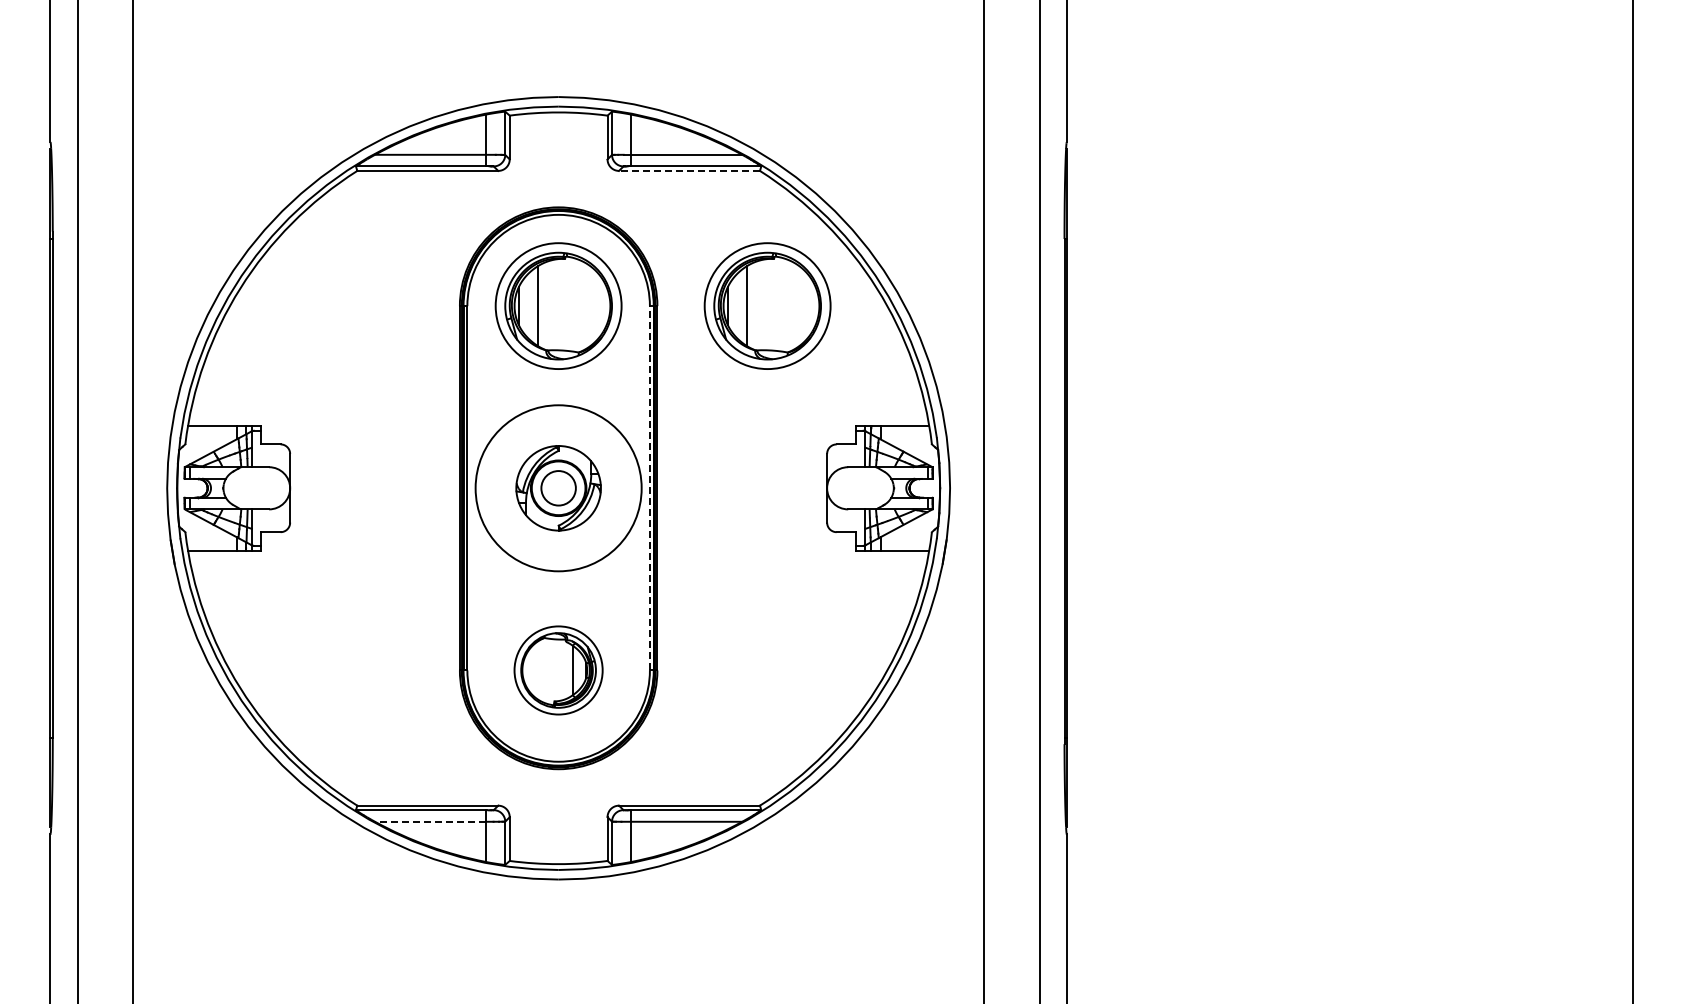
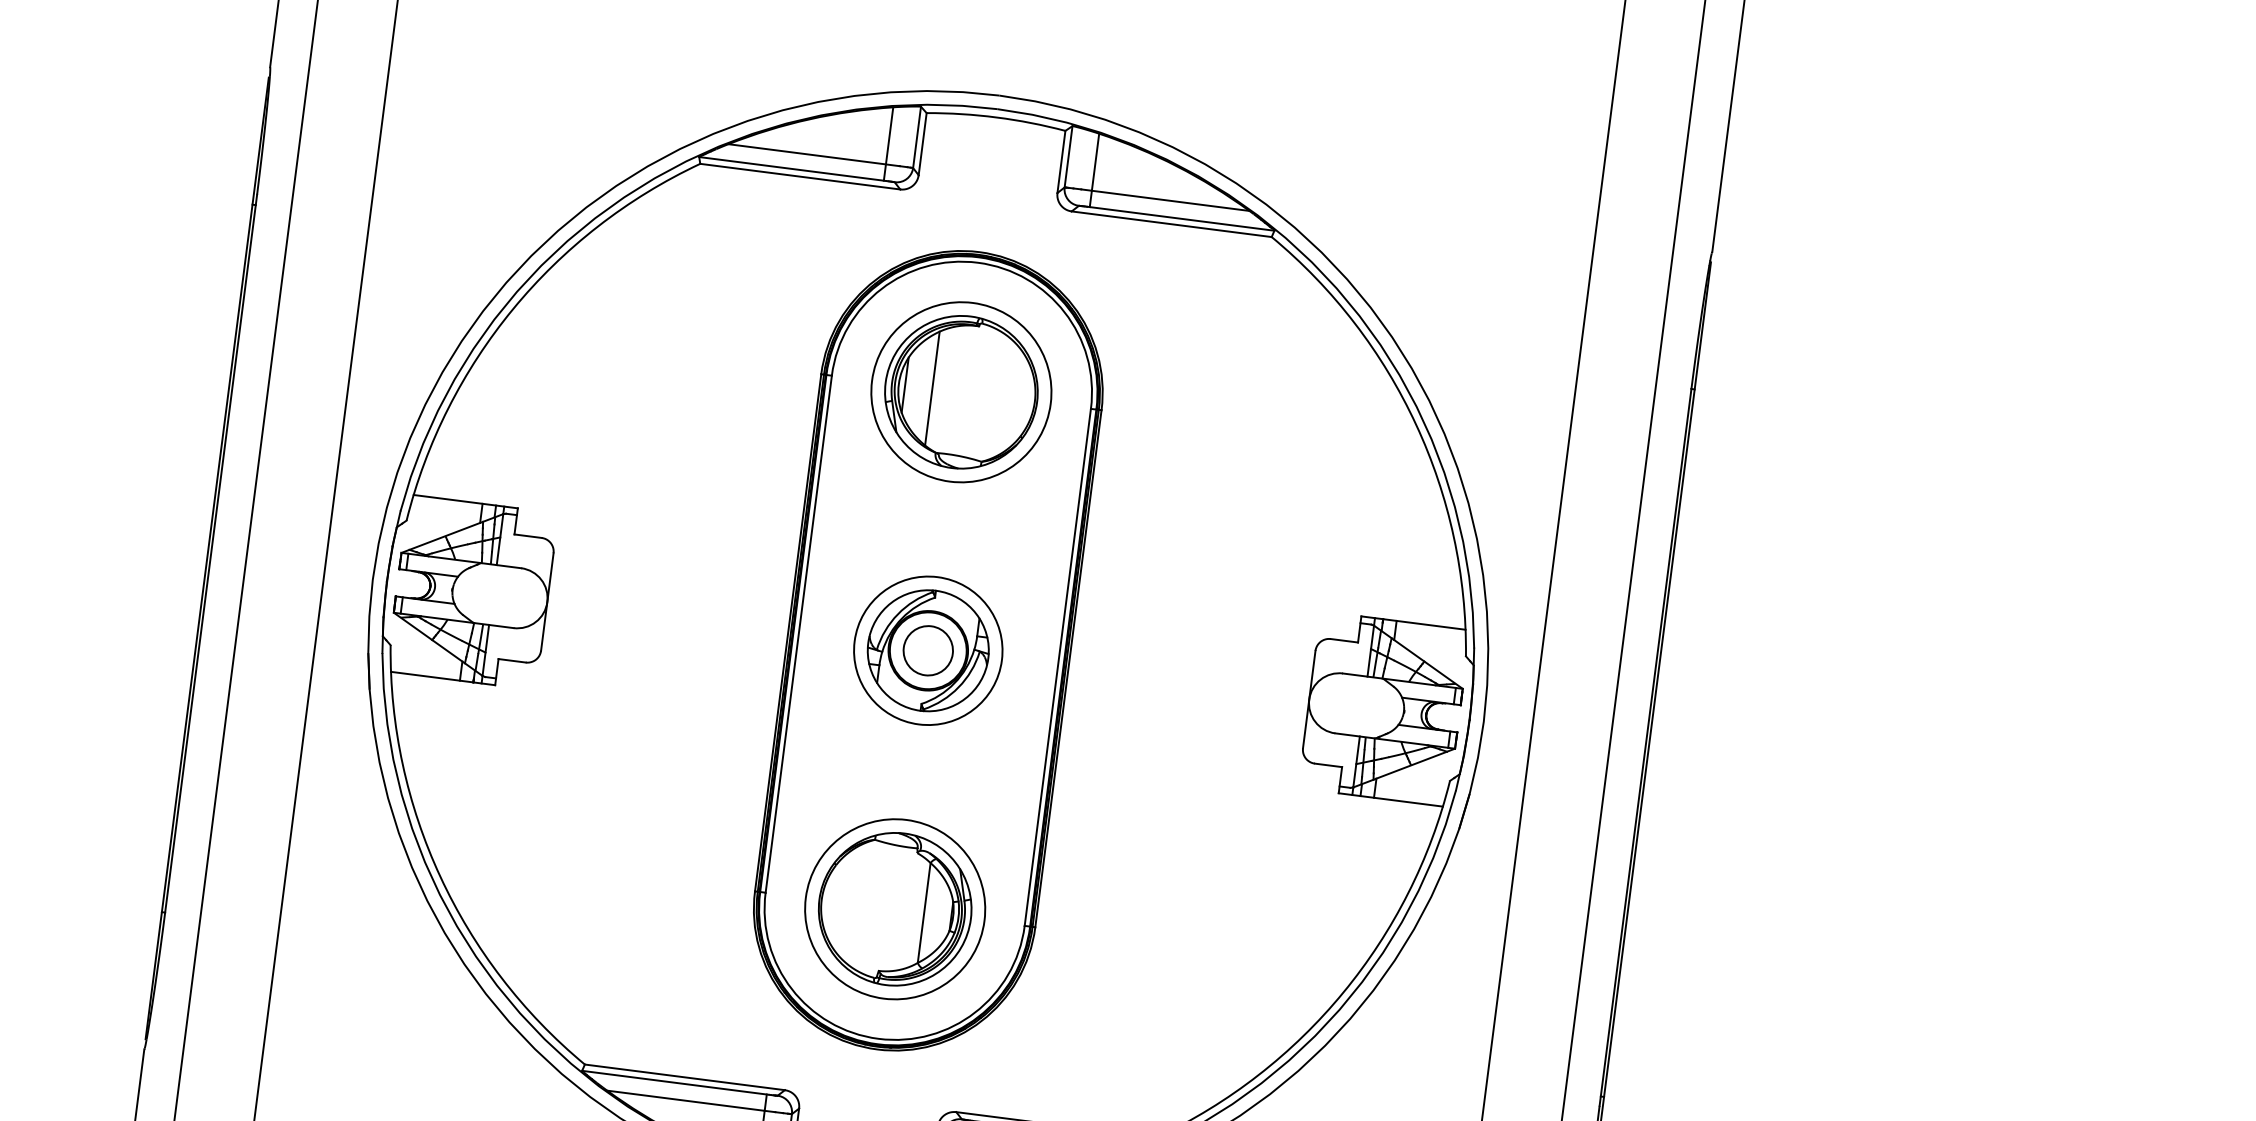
line: (689, 170) -> (1171, 223), dashed -> solid
part: (767, 305) -> (1257, 429), removed
line: (649, 487) -> (1057, 666), dashed -> solid
circle: (558, 488) -> (928, 651), size x0.62
part: (558, 670) -> (894, 909), size x1.43
line: (430, 821) -> (685, 1100), dashed -> solid

